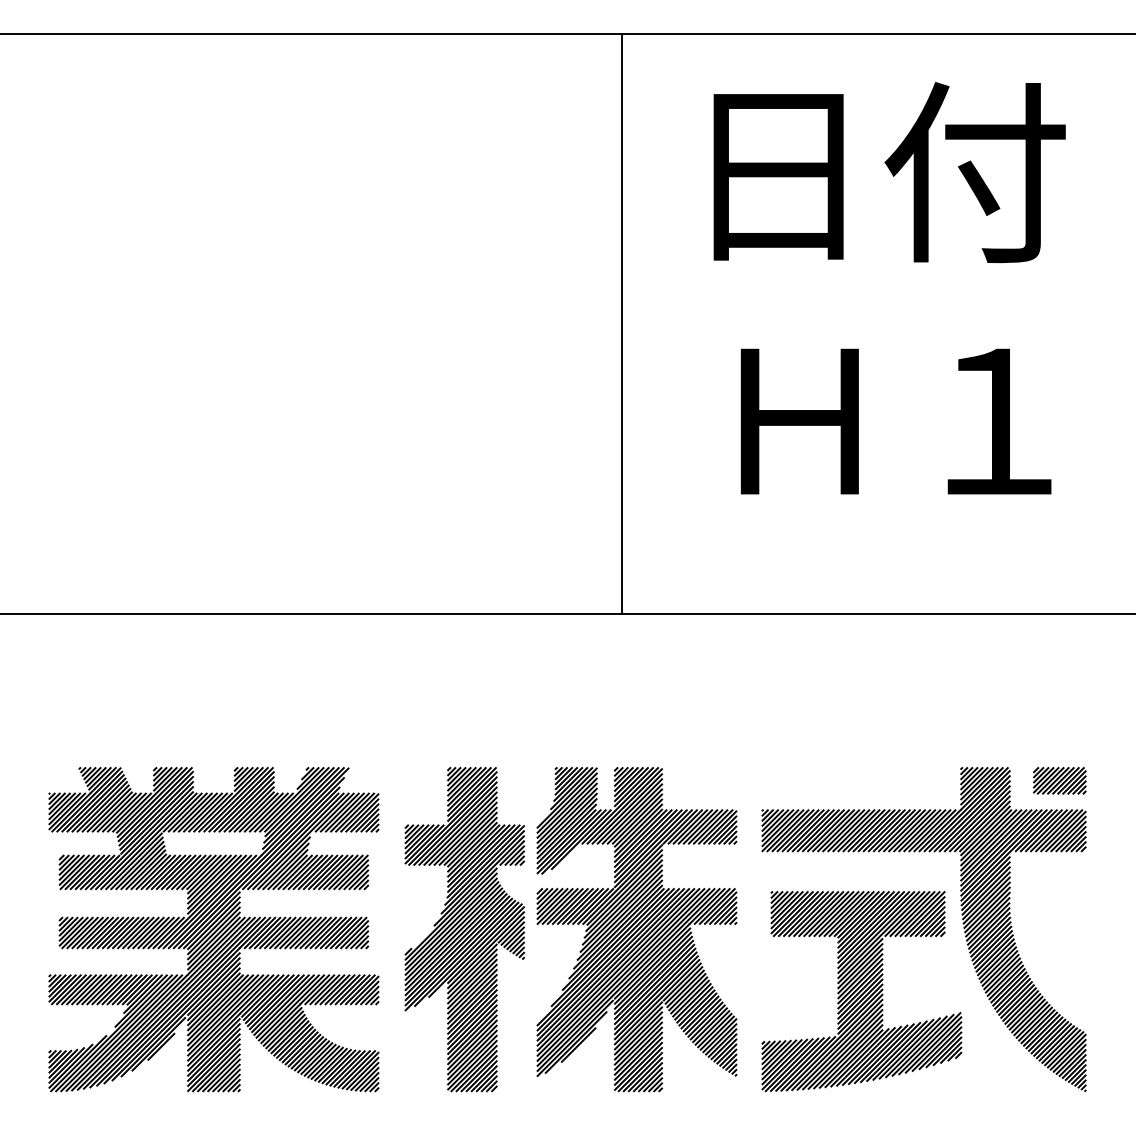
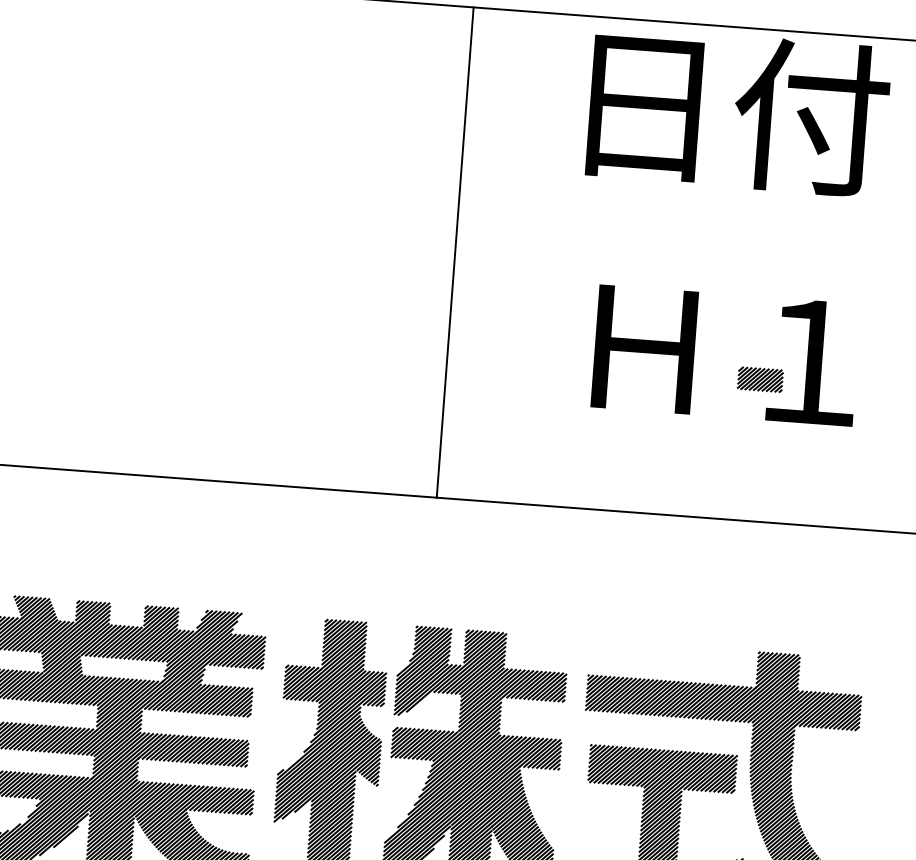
text: (889, 172) -> (738, 111), moved
line: (622, 323) -> (455, 252), moved
part: (1059, 780) -> (760, 379), moved

